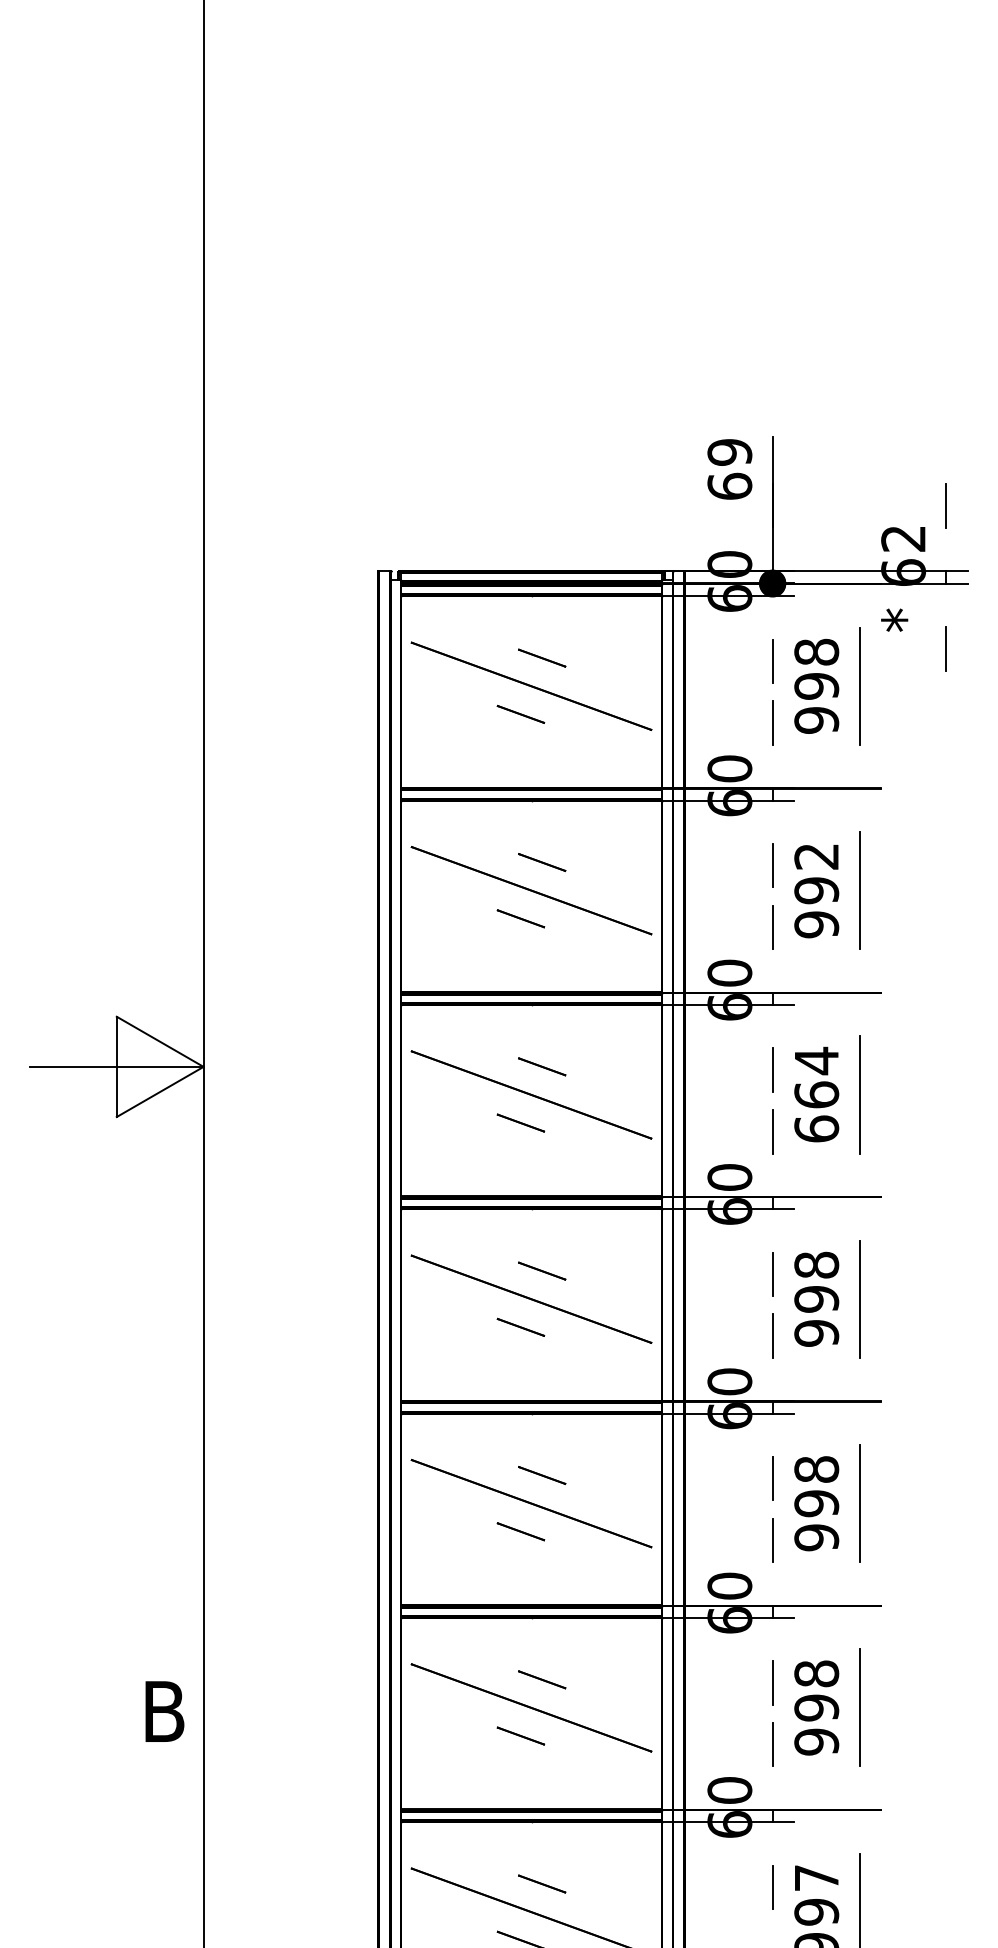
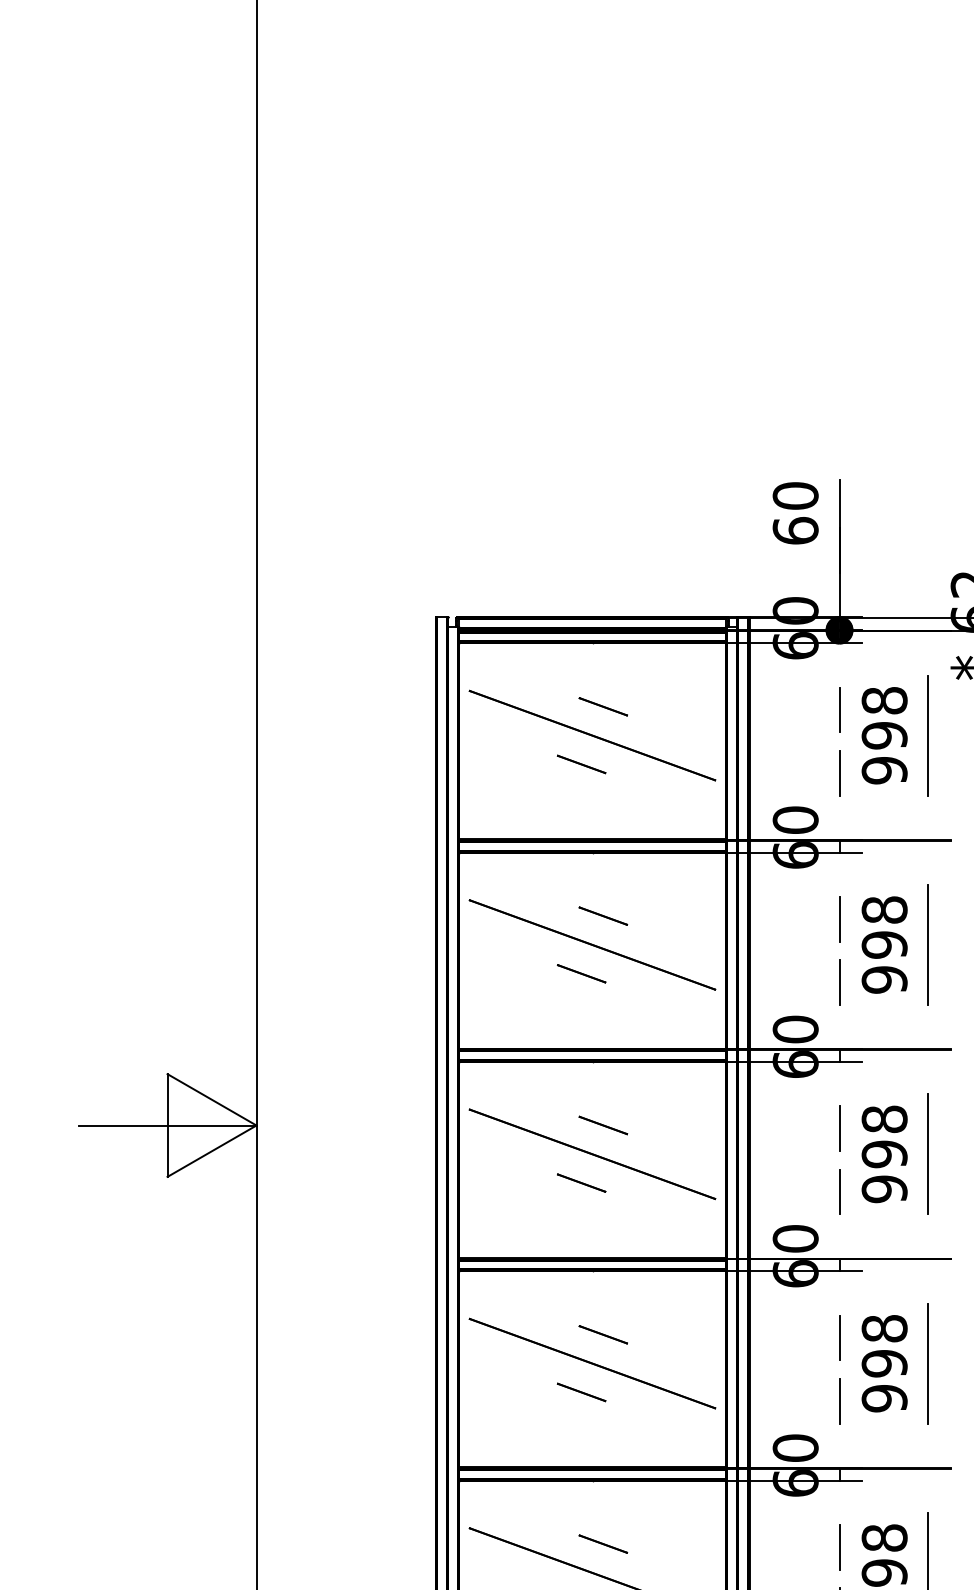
text: (729, 452) -> (795, 496), 69 -> 60
text: (816, 856) -> (884, 909), 992 -> 998
text: (816, 1094) -> (884, 1153), 664 -> 998

